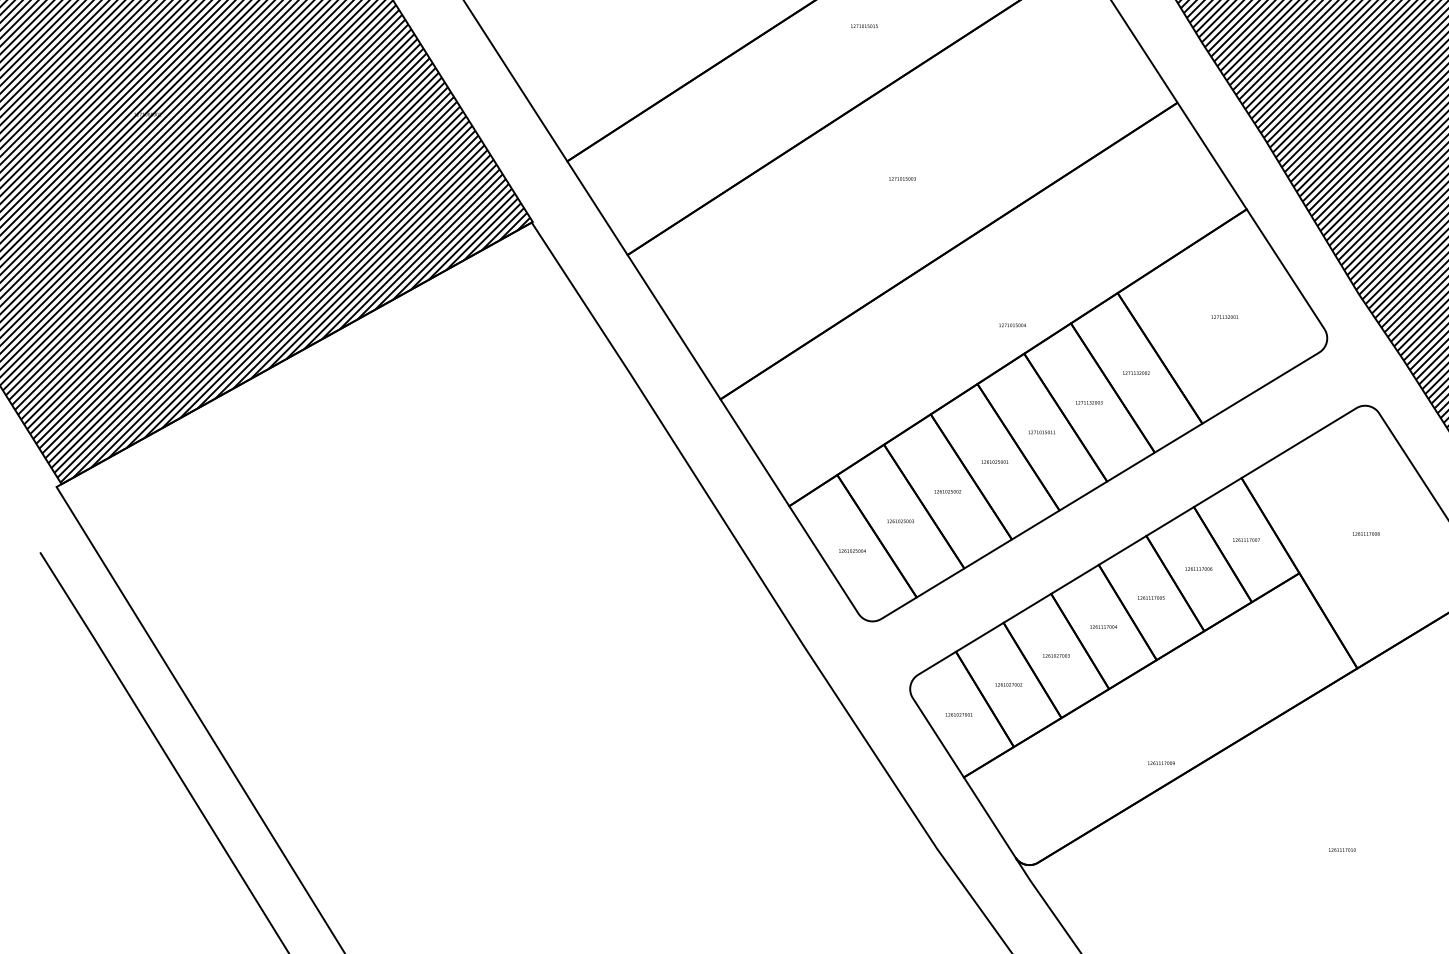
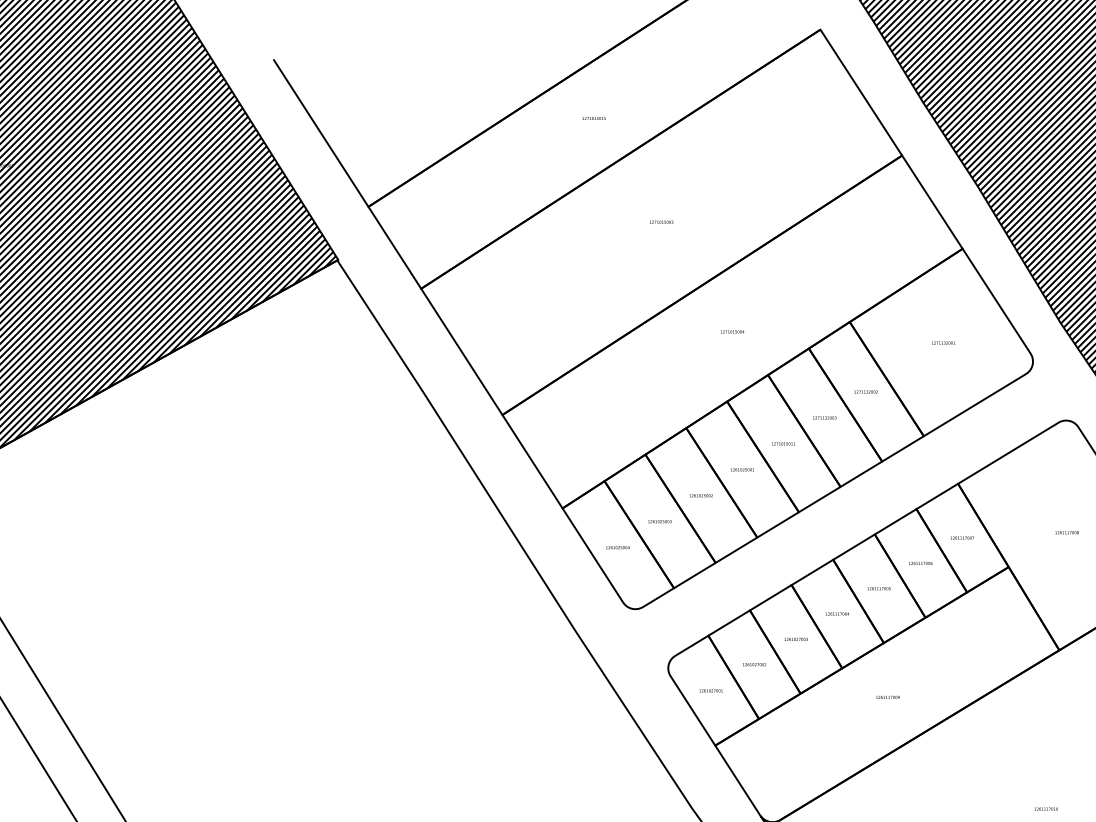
text: (864, 25) -> (594, 117), moved
text: (1012, 325) -> (732, 332), moved
text: (1161, 762) -> (888, 696), moved

